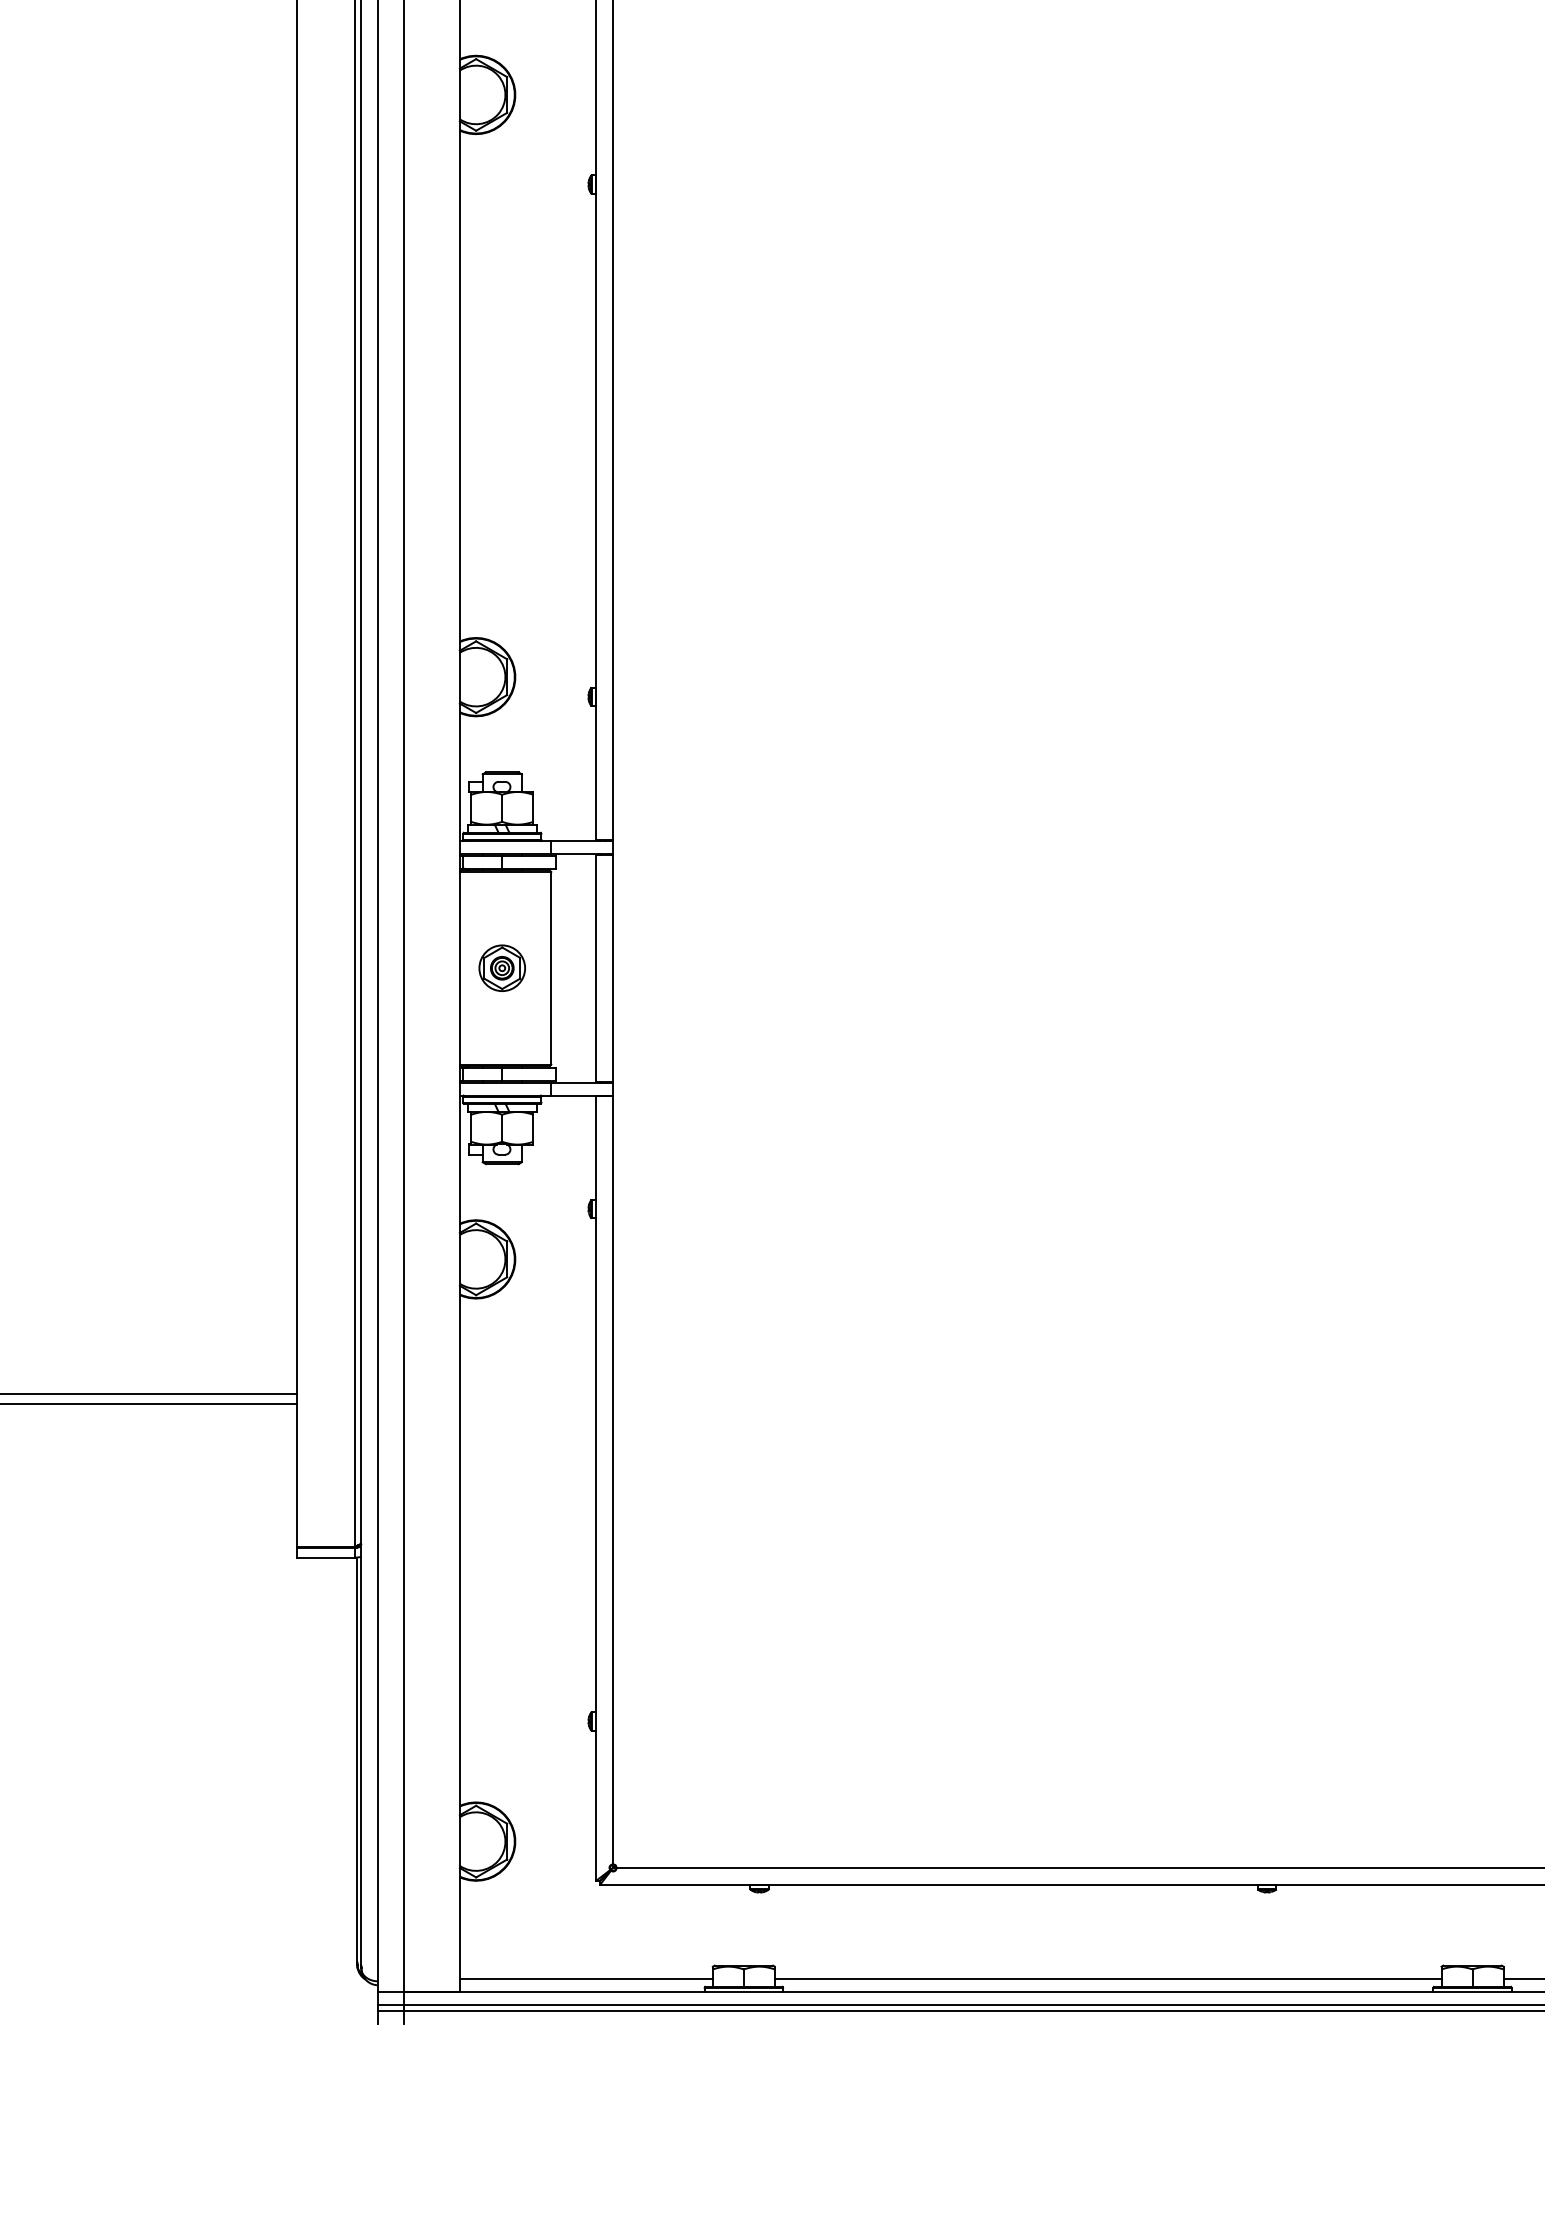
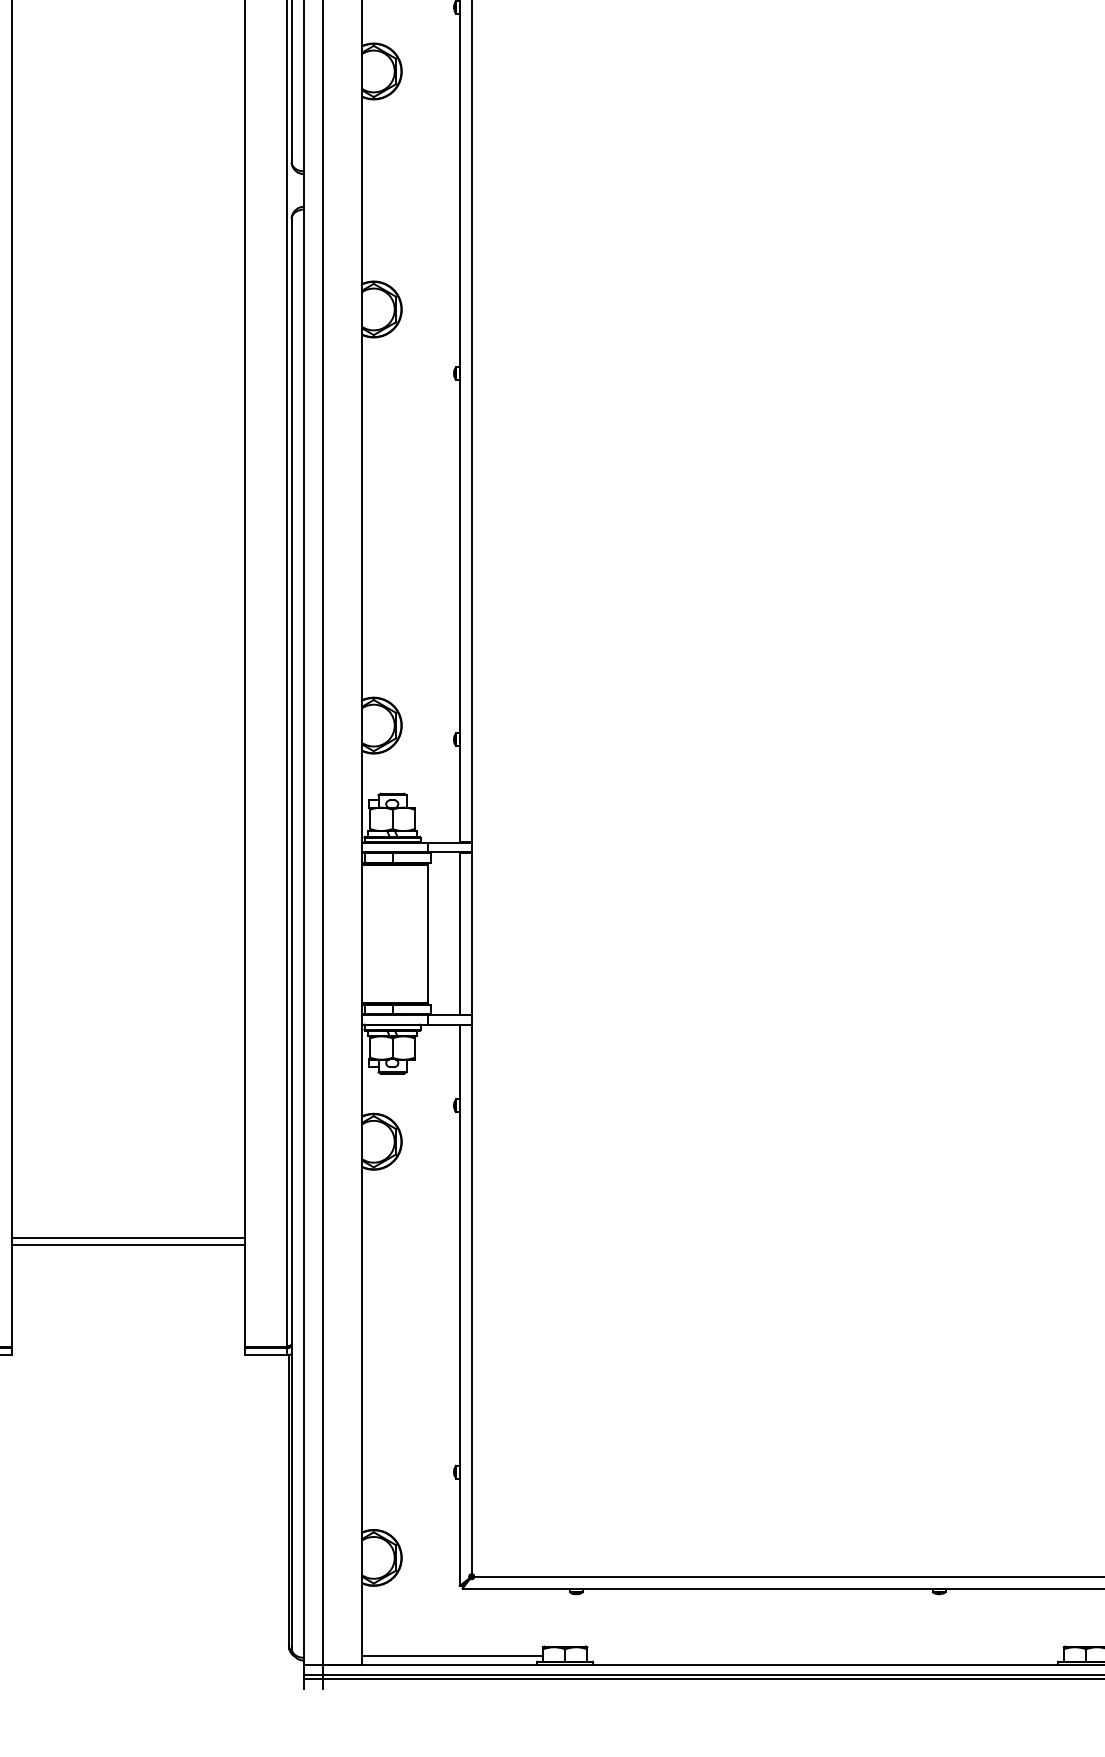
part: (502, 968) -> (392, 933), removed
line: (1108, 1978) -> (825, 1655), removed

